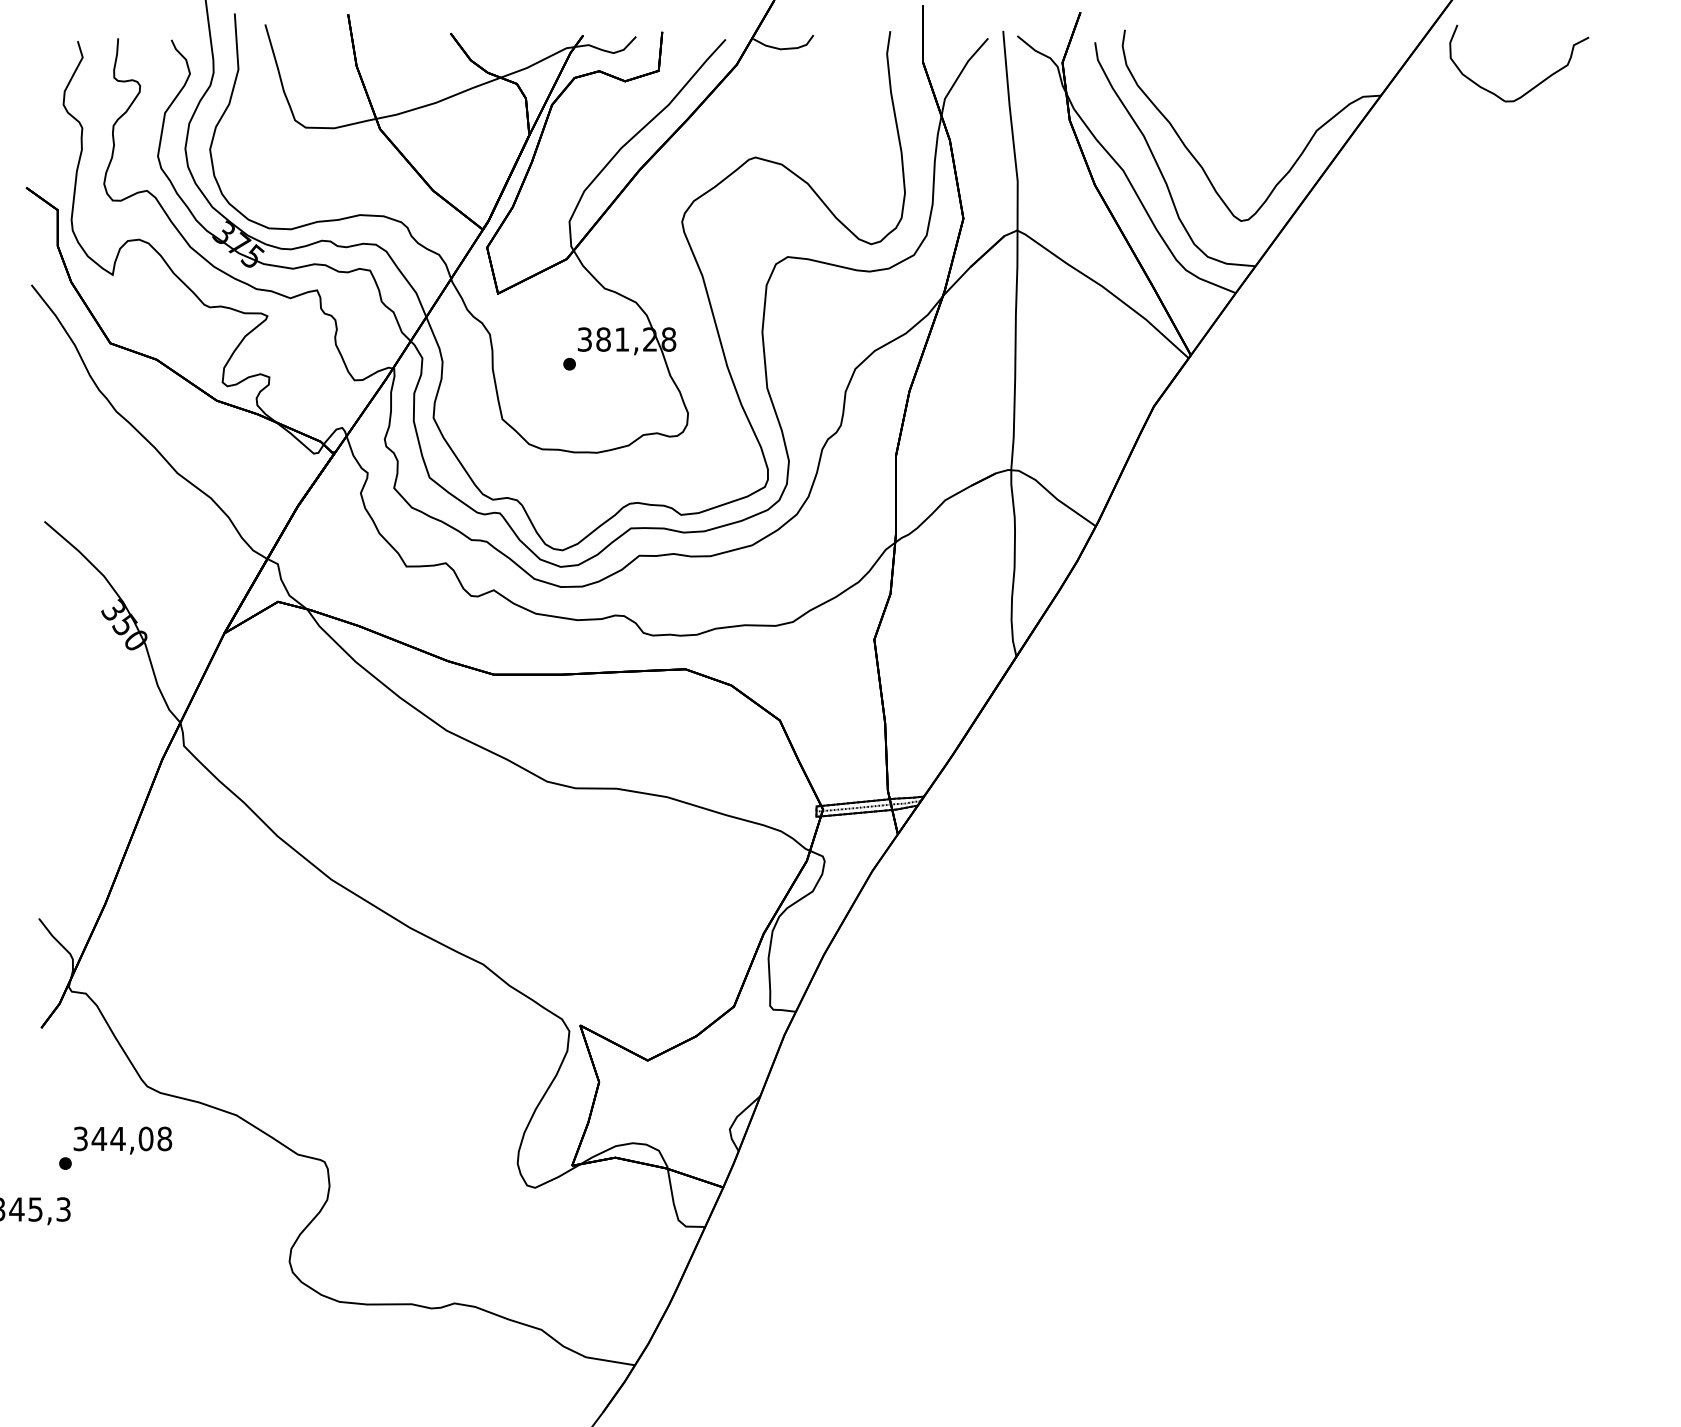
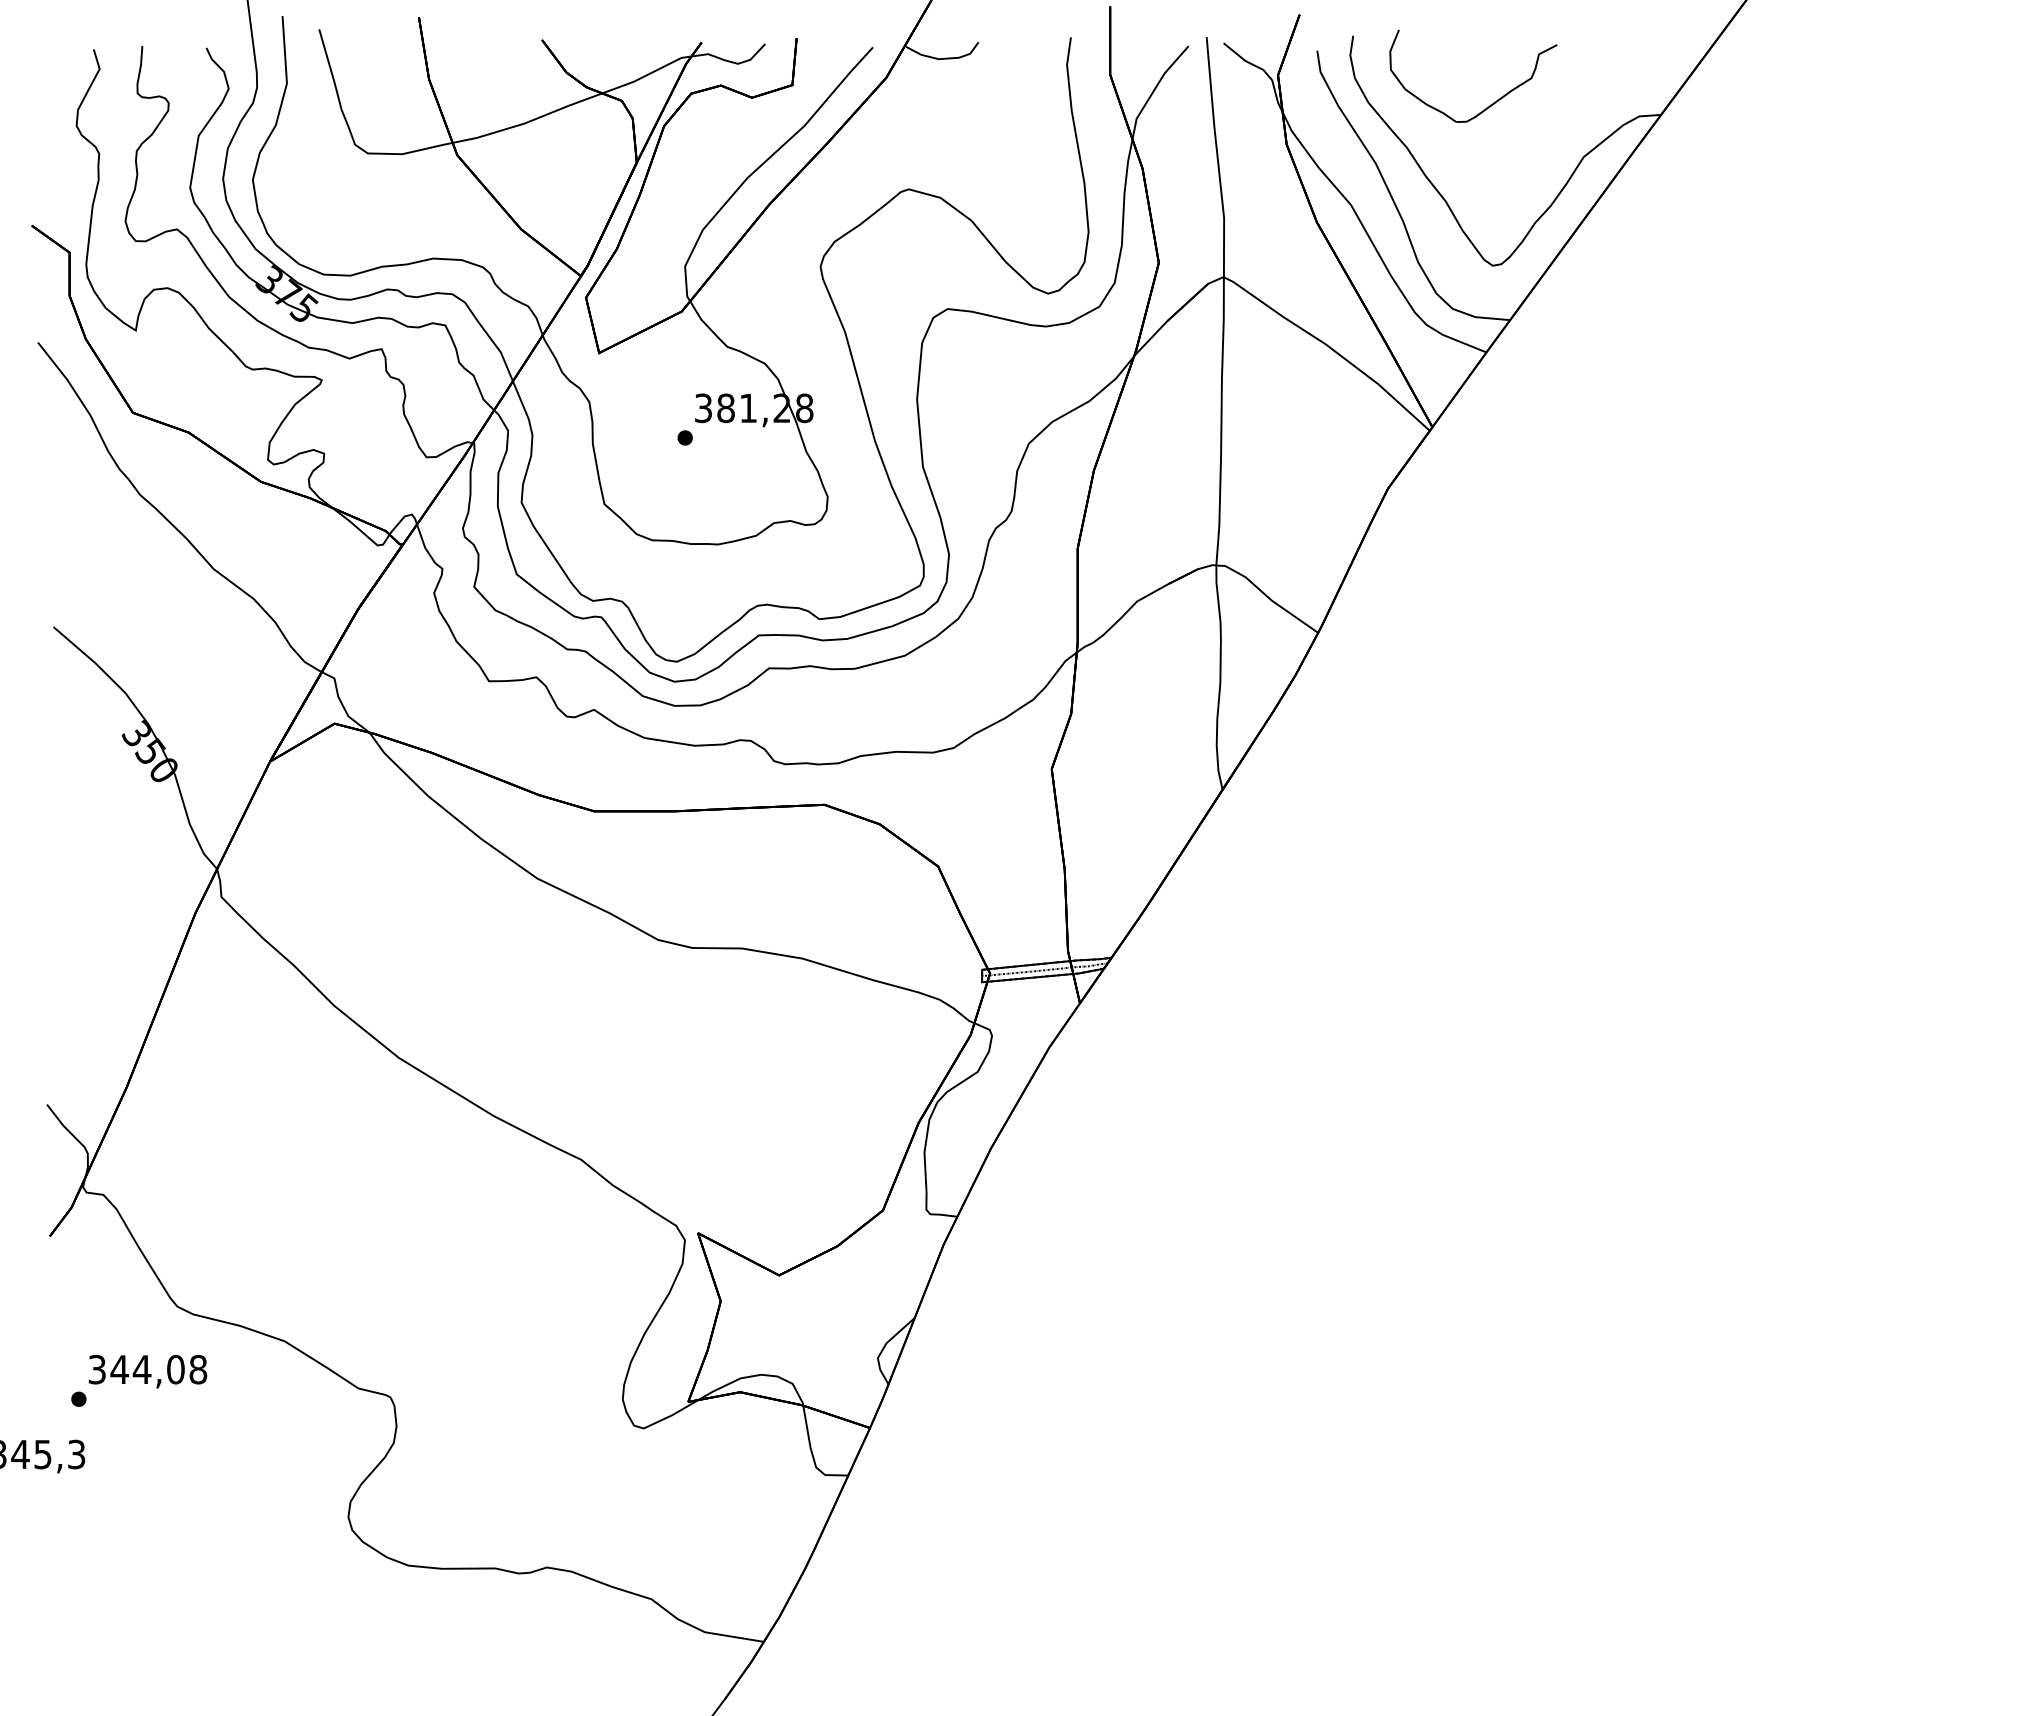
part: (1536, 85) -> (1493, 102), moved

